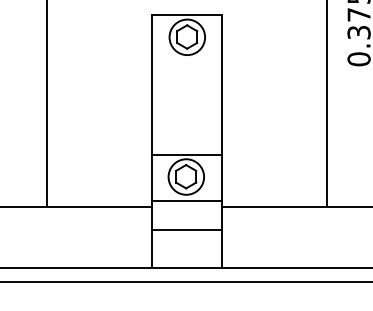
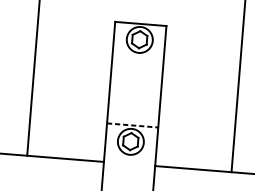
line: (187, 154) -> (133, 125), solid -> dashed
line: (186, 200) -> (129, 159), removed
line: (186, 230) -> (127, 180), removed

